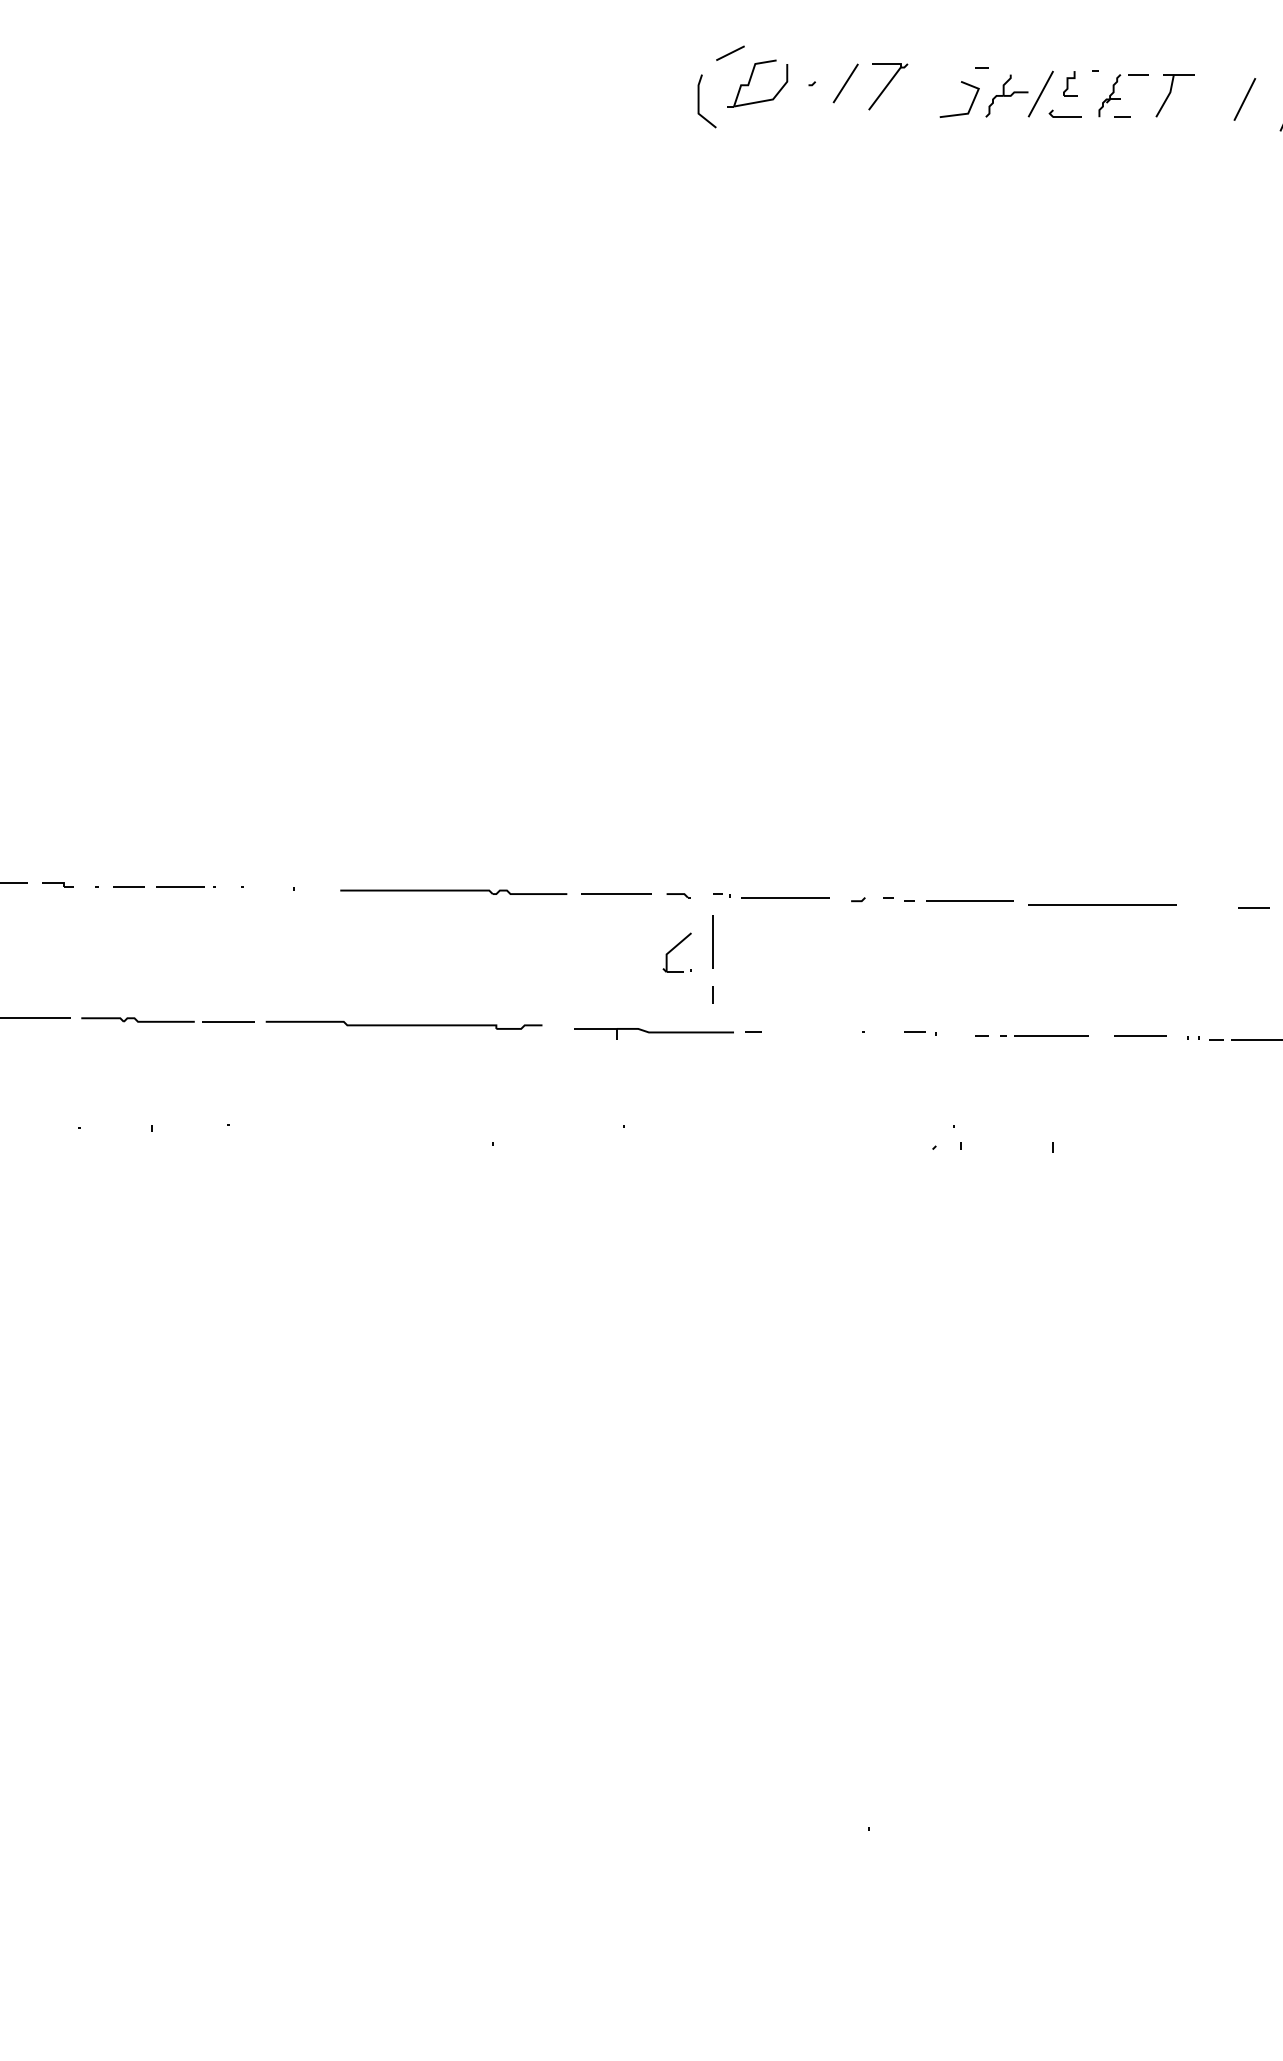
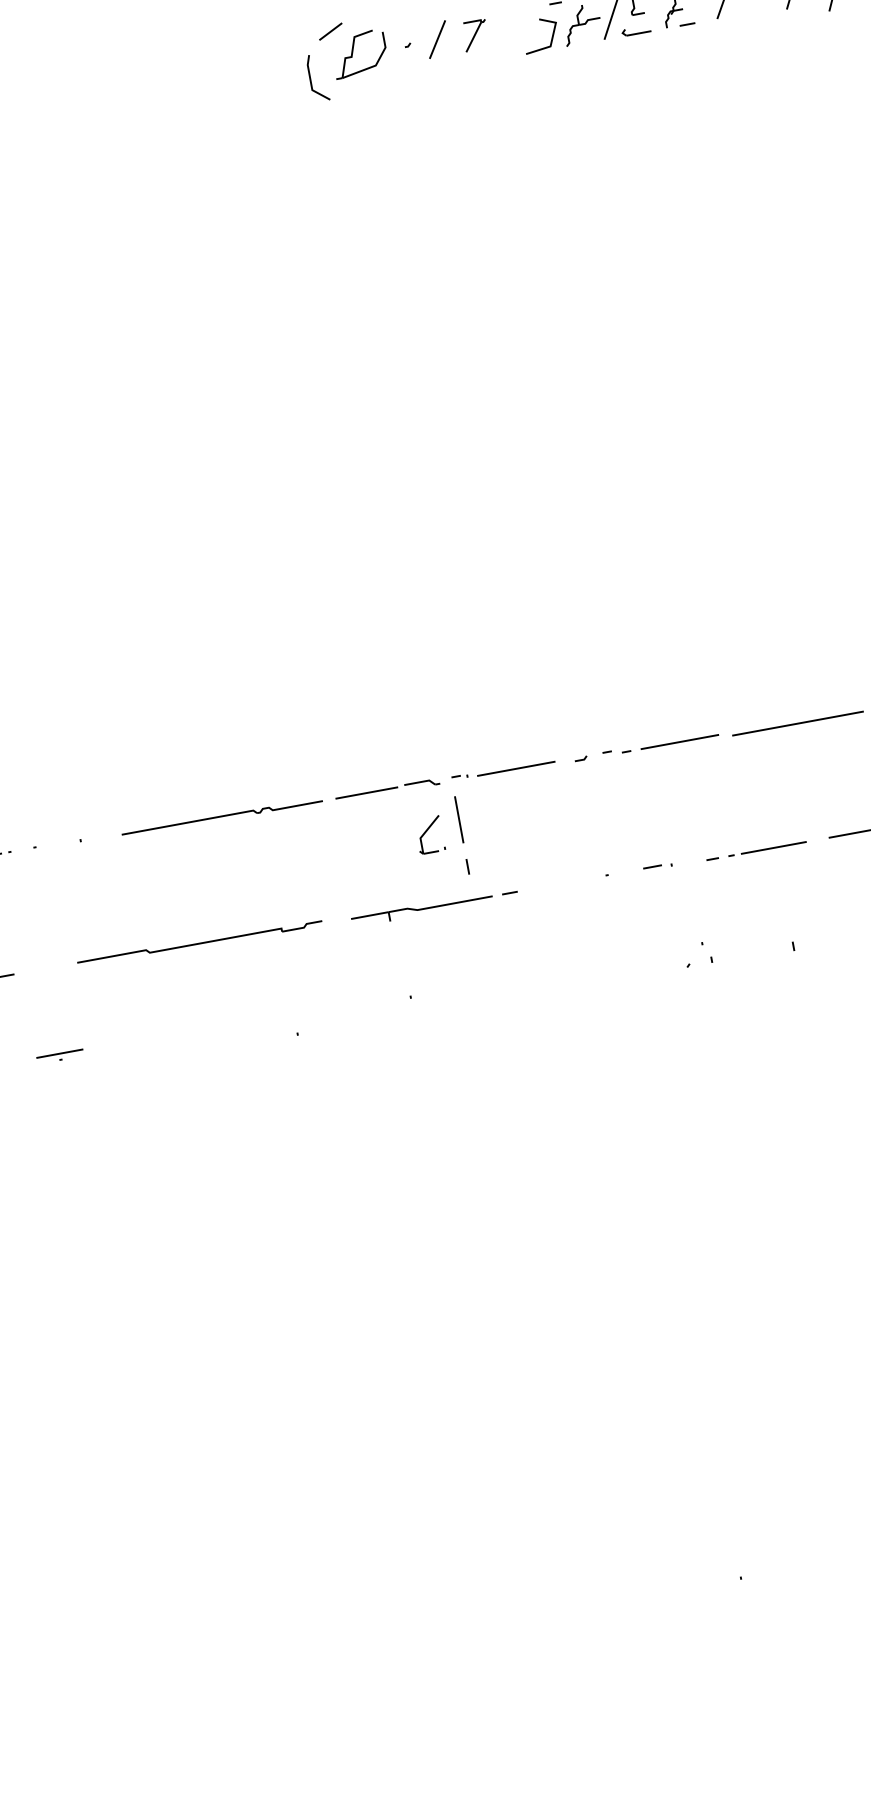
part: (888, 86) -> (475, 35), size x0.7
part: (678, 895) -> (421, 784), size x1.6
line: (228, 1021) -> (59, 1053), moved

